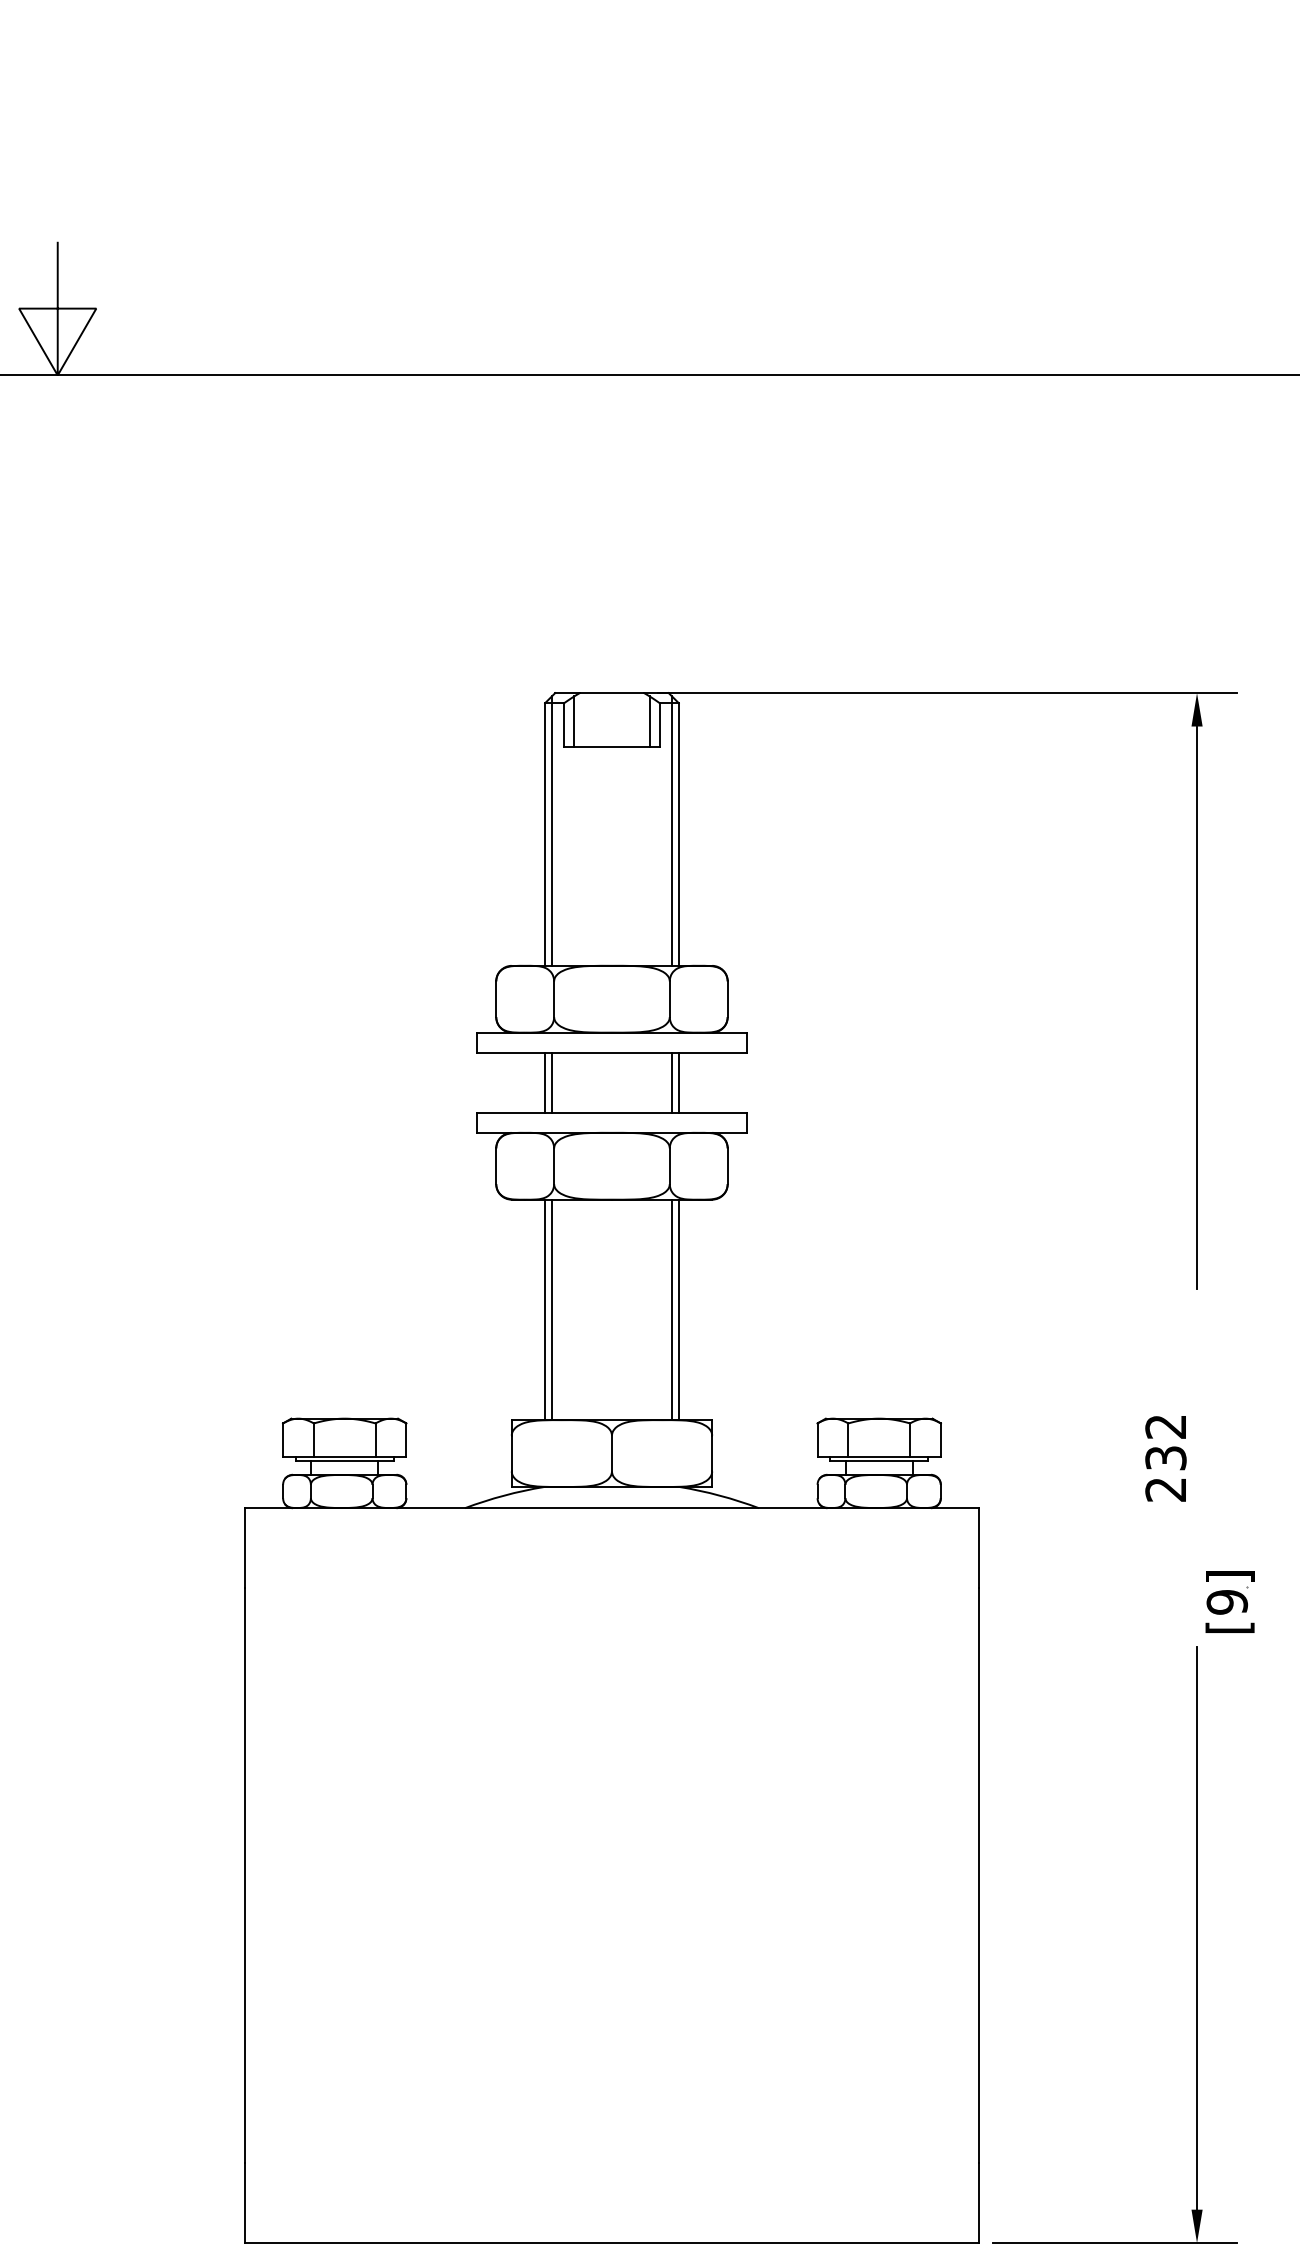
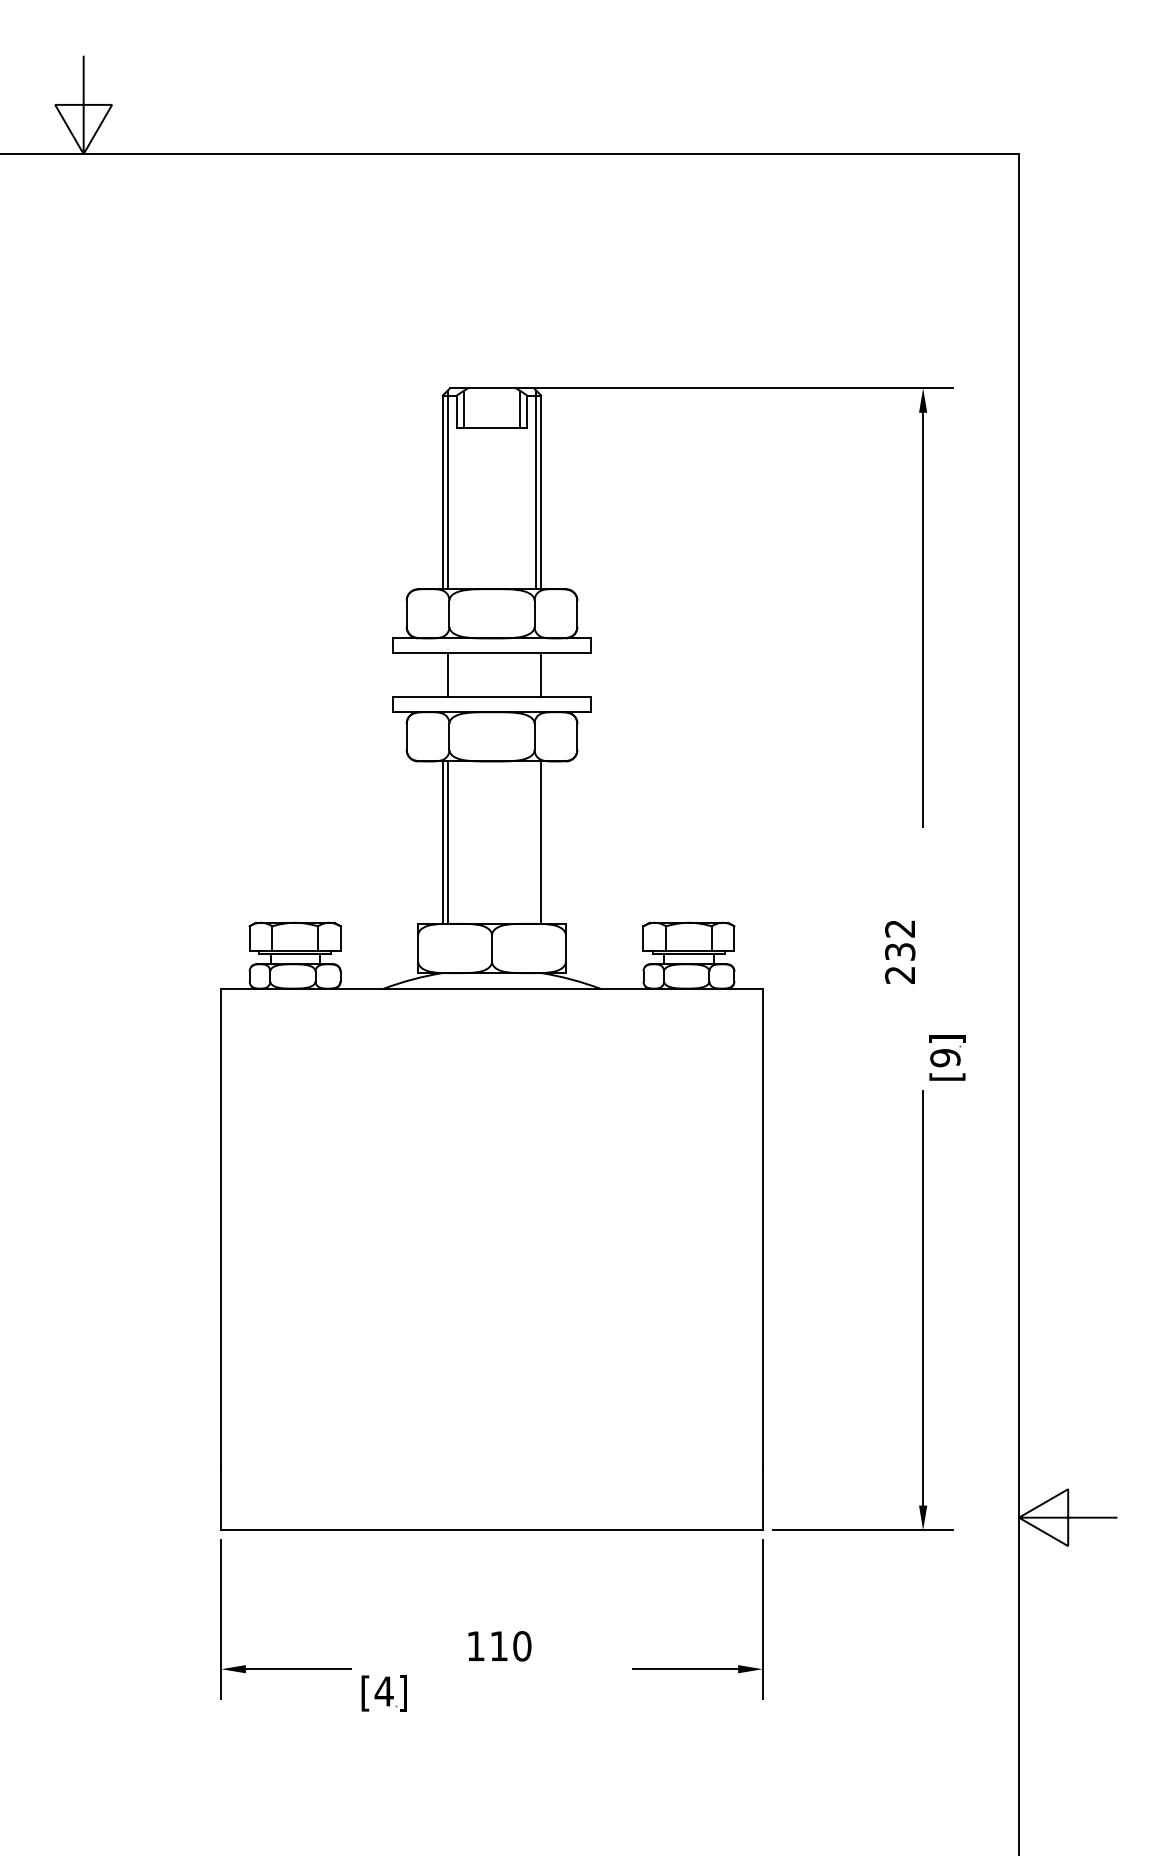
line: (544, 1083) -> (442, 675), removed
line: (672, 1083) -> (536, 675), removed
line: (672, 1309) -> (536, 842), removed

